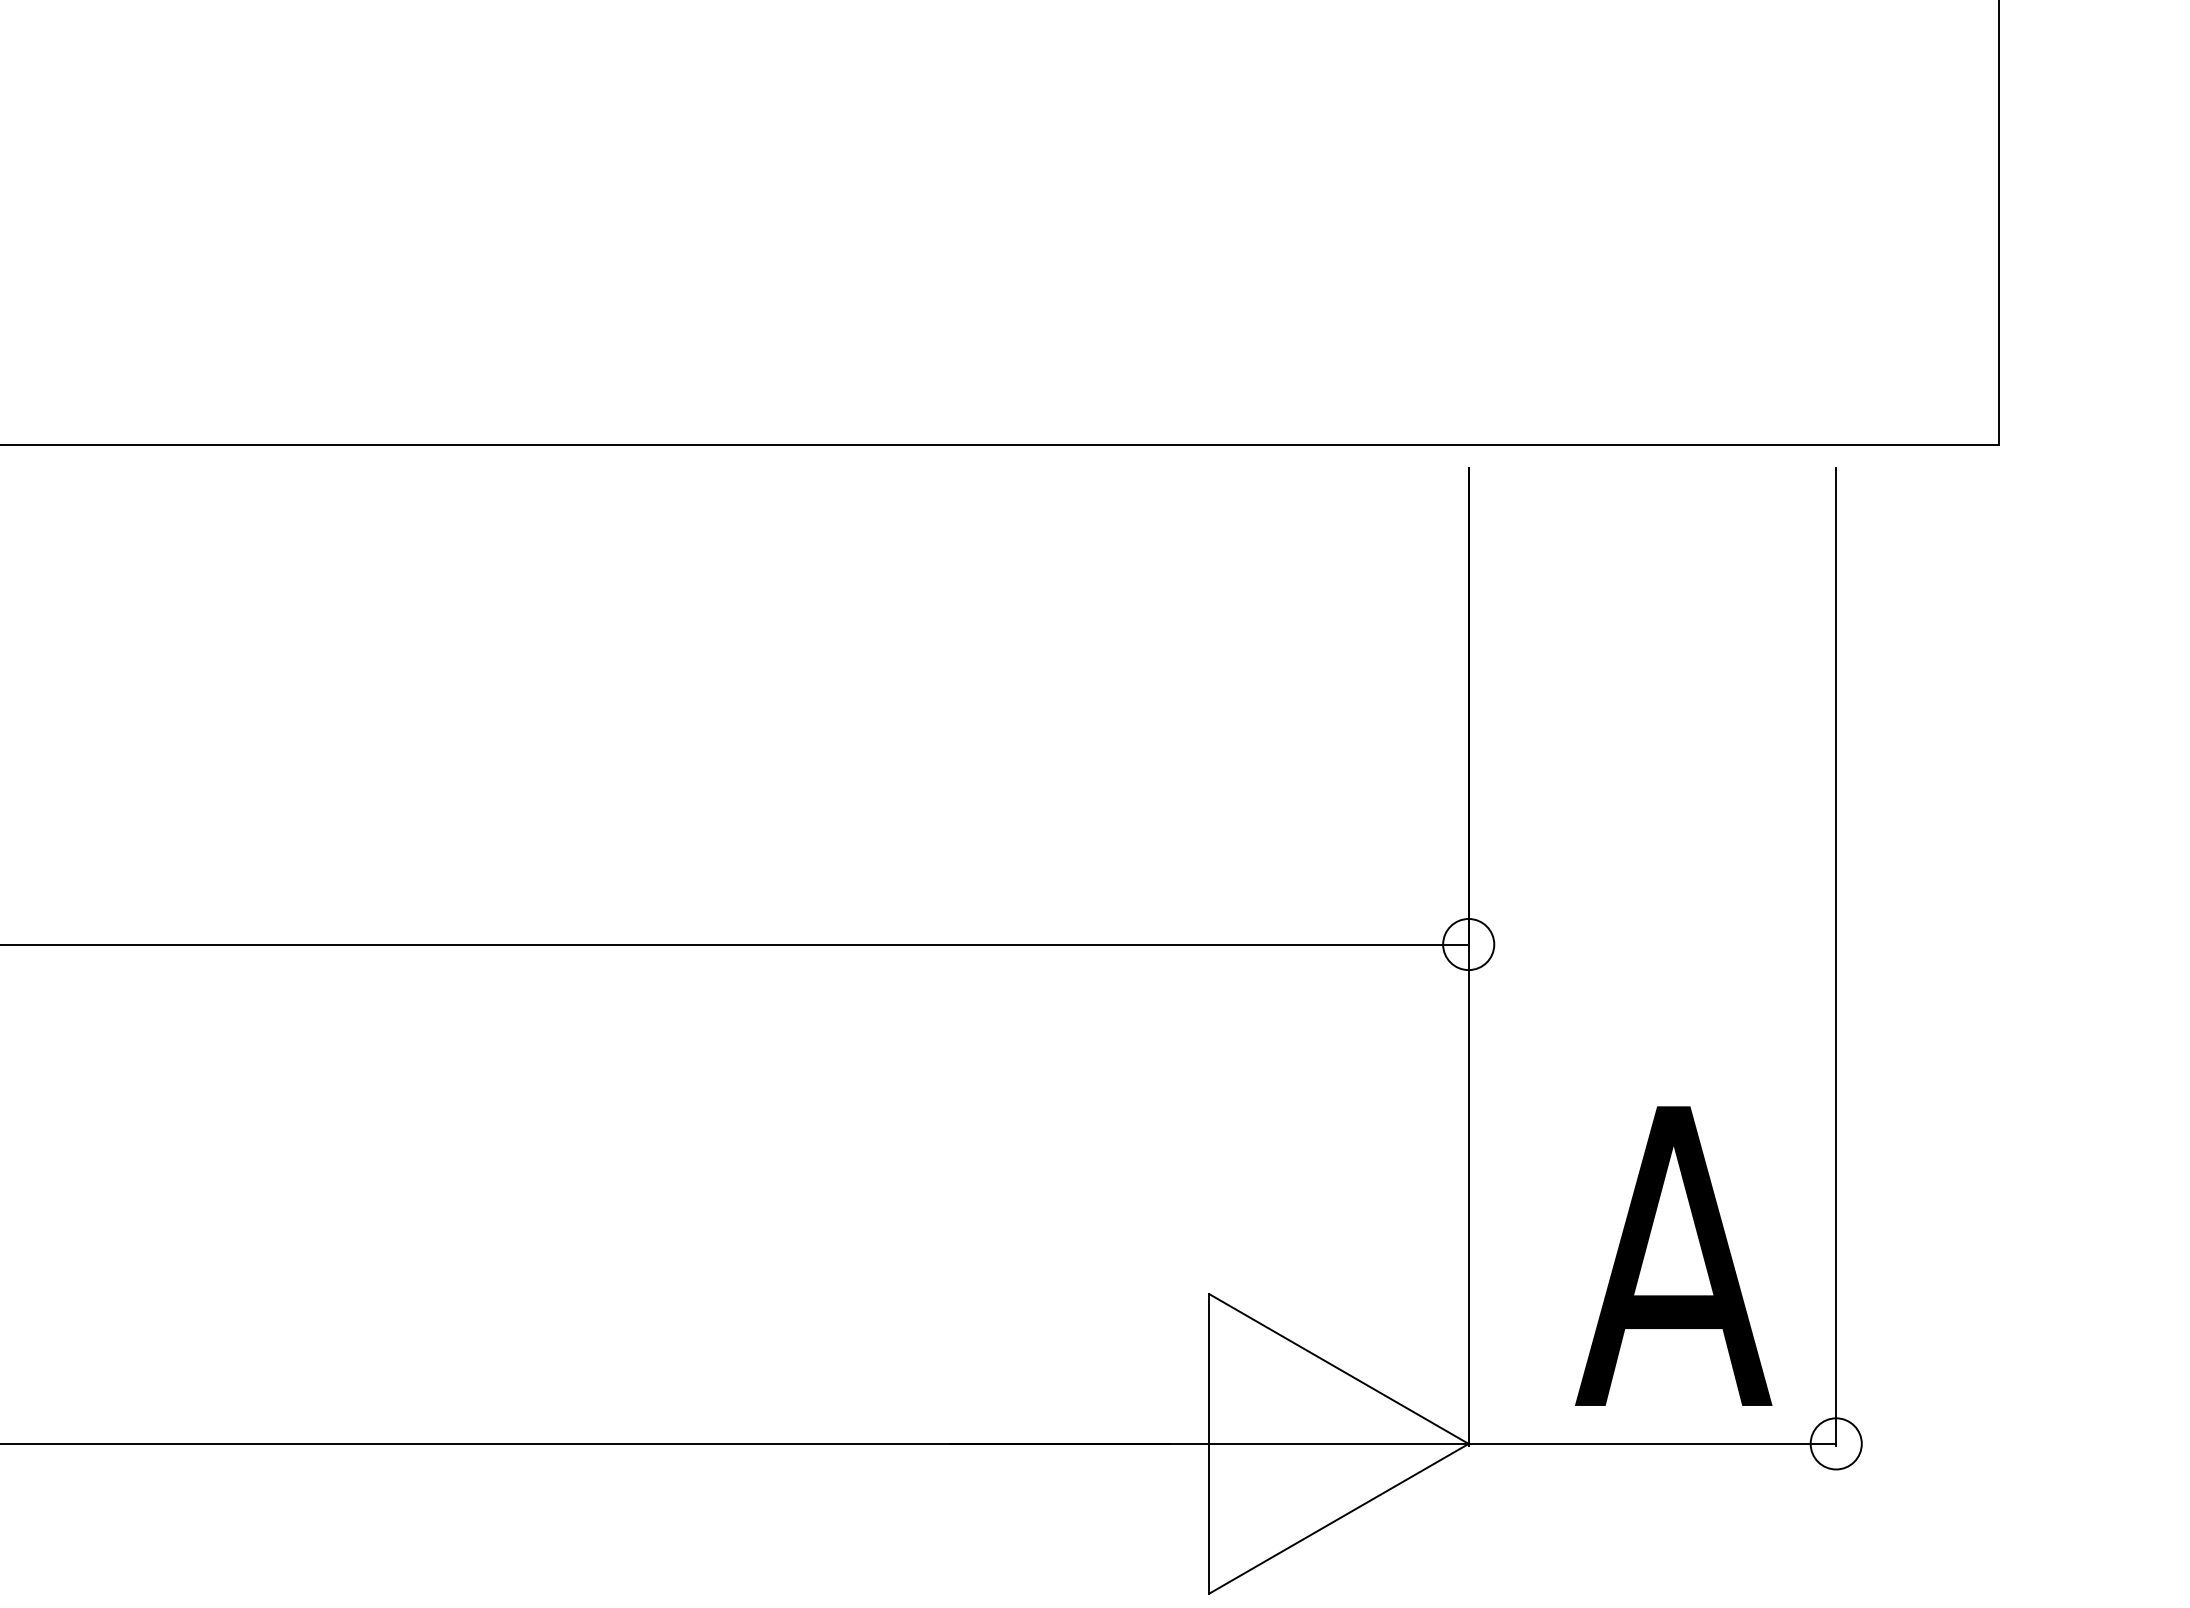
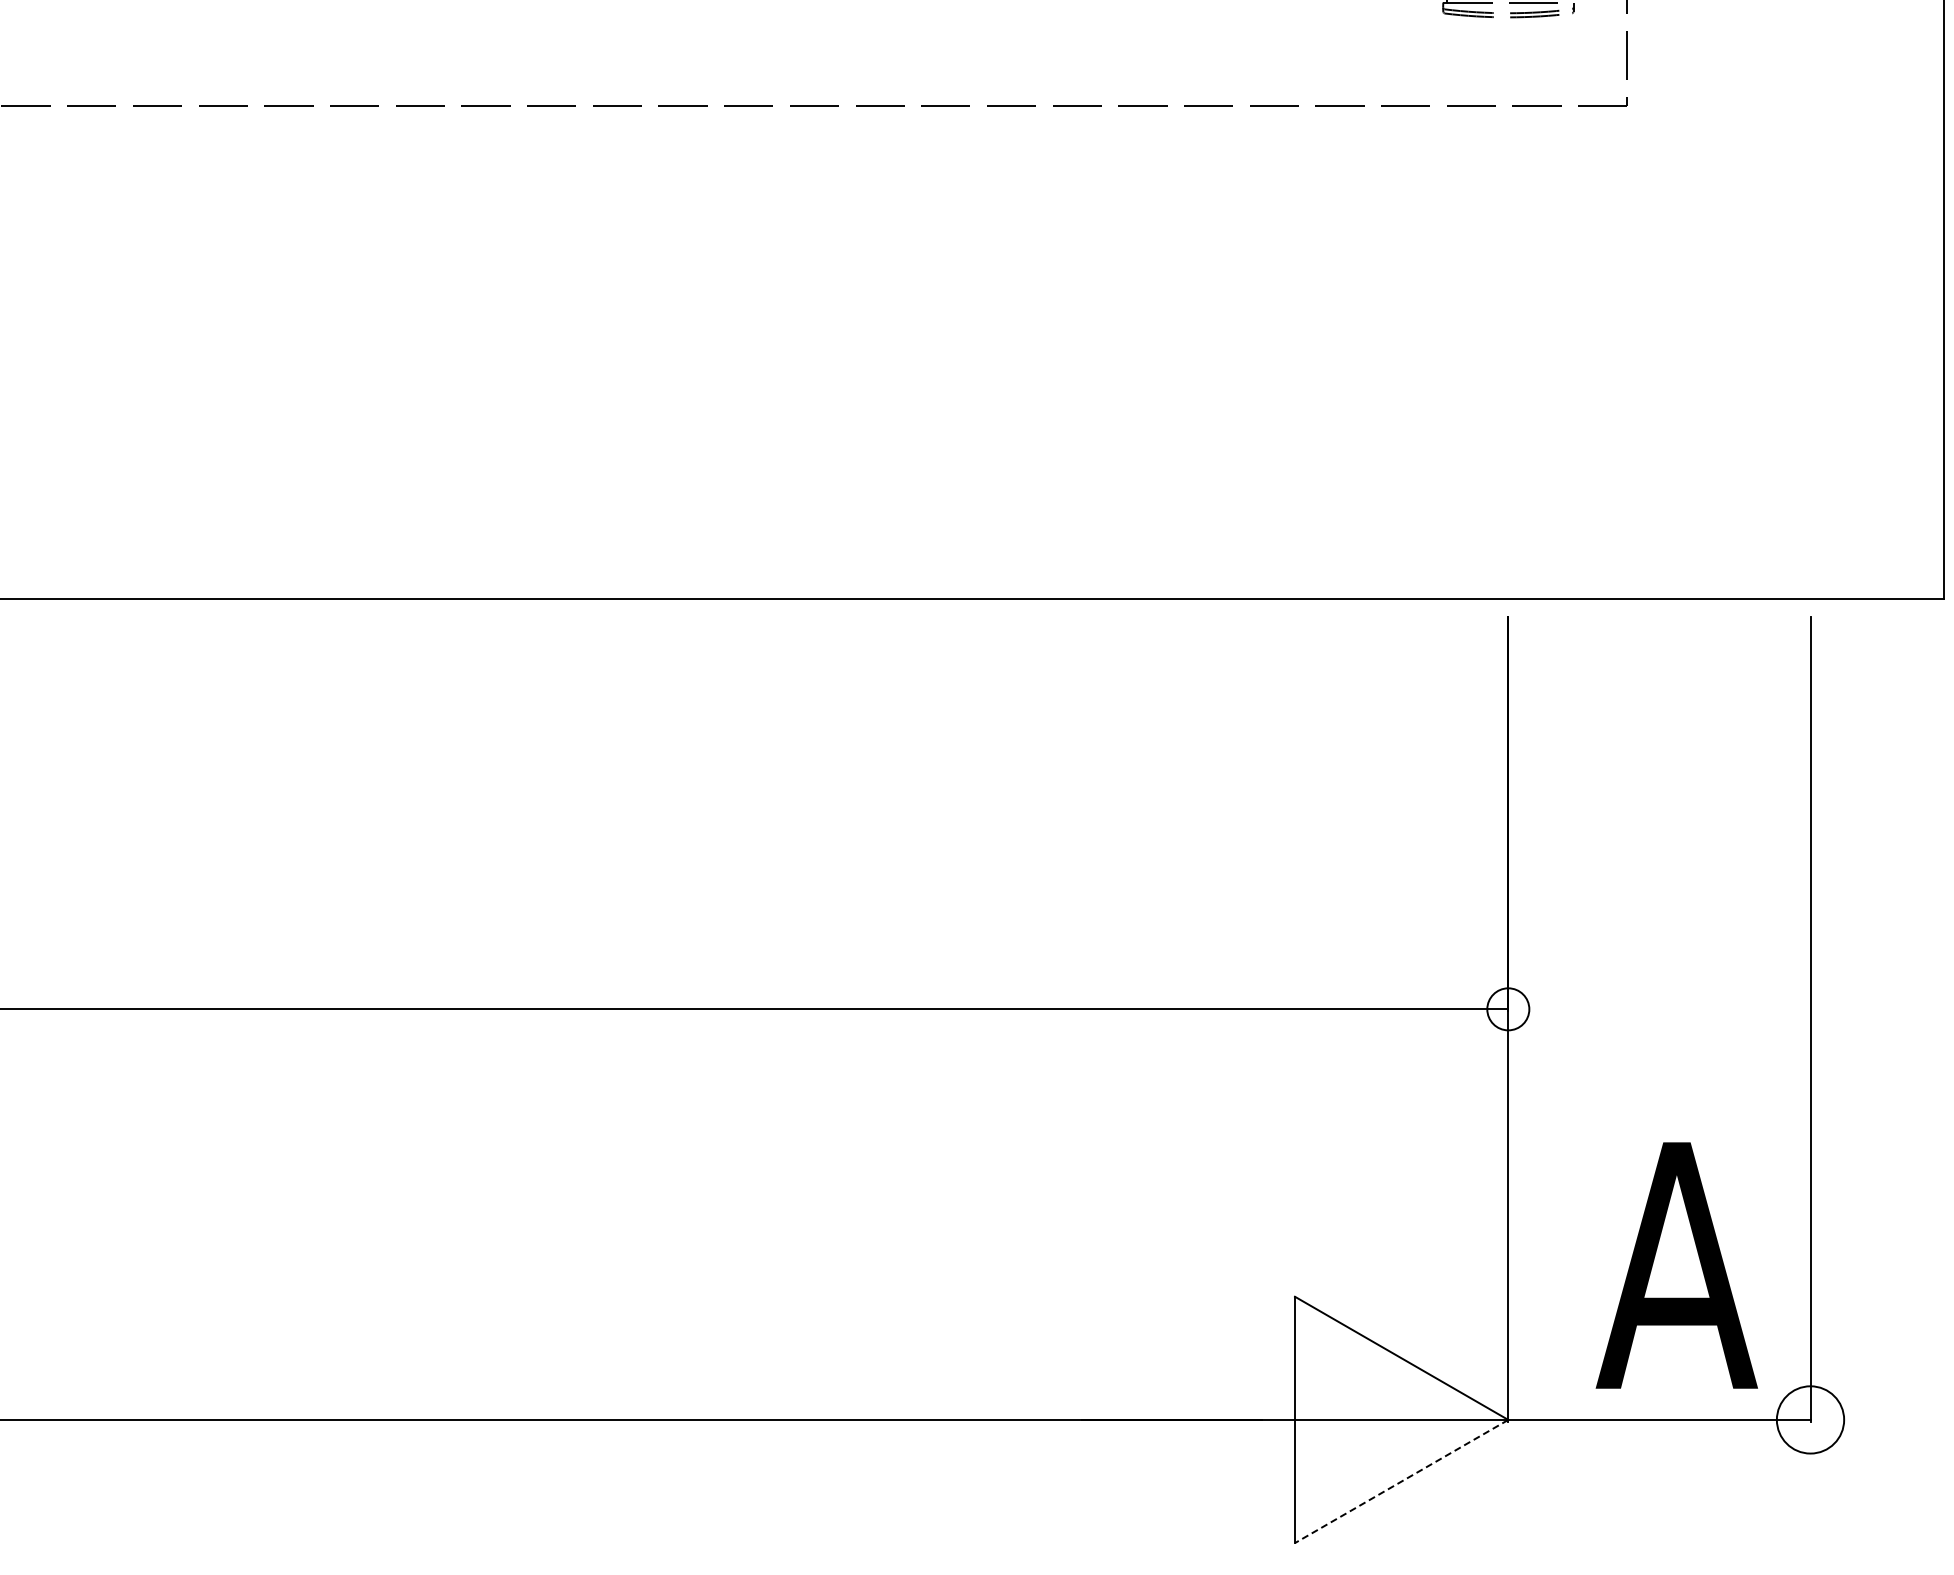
circle: (1836, 1443) -> (1810, 1419), size x1.6
line: (1338, 1518) -> (1401, 1481), solid -> dashed

